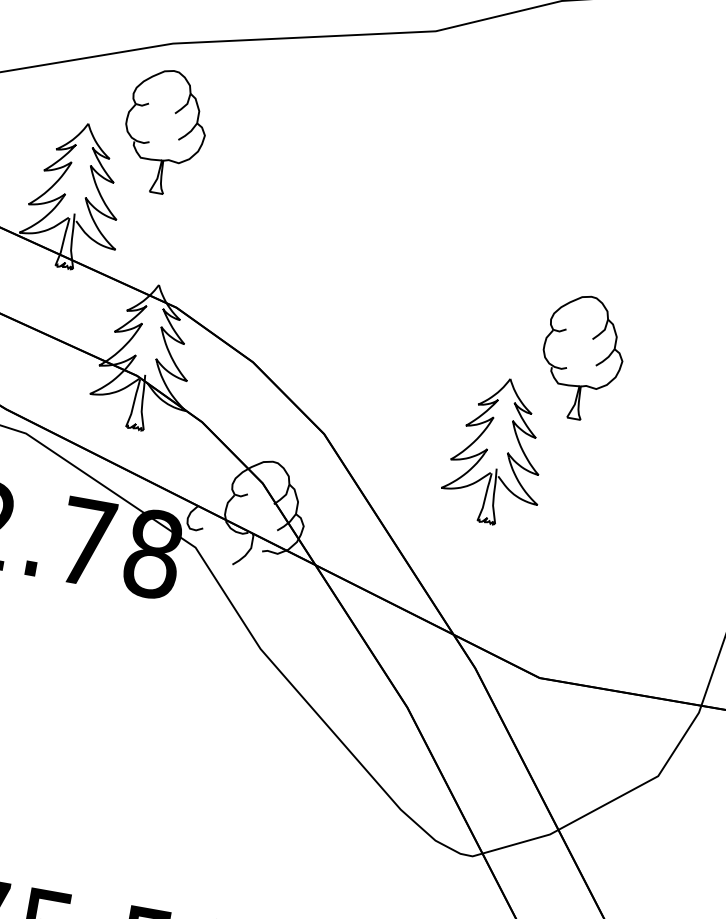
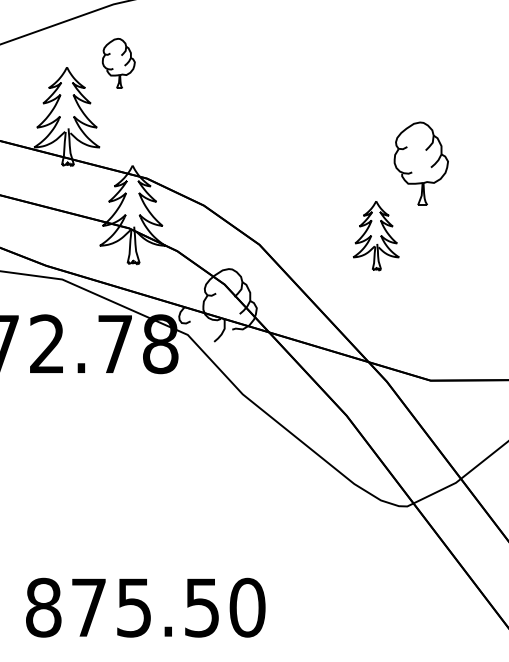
part: (164, 131) -> (118, 63), size x0.6
part: (498, 451) -> (376, 235), size x0.7

